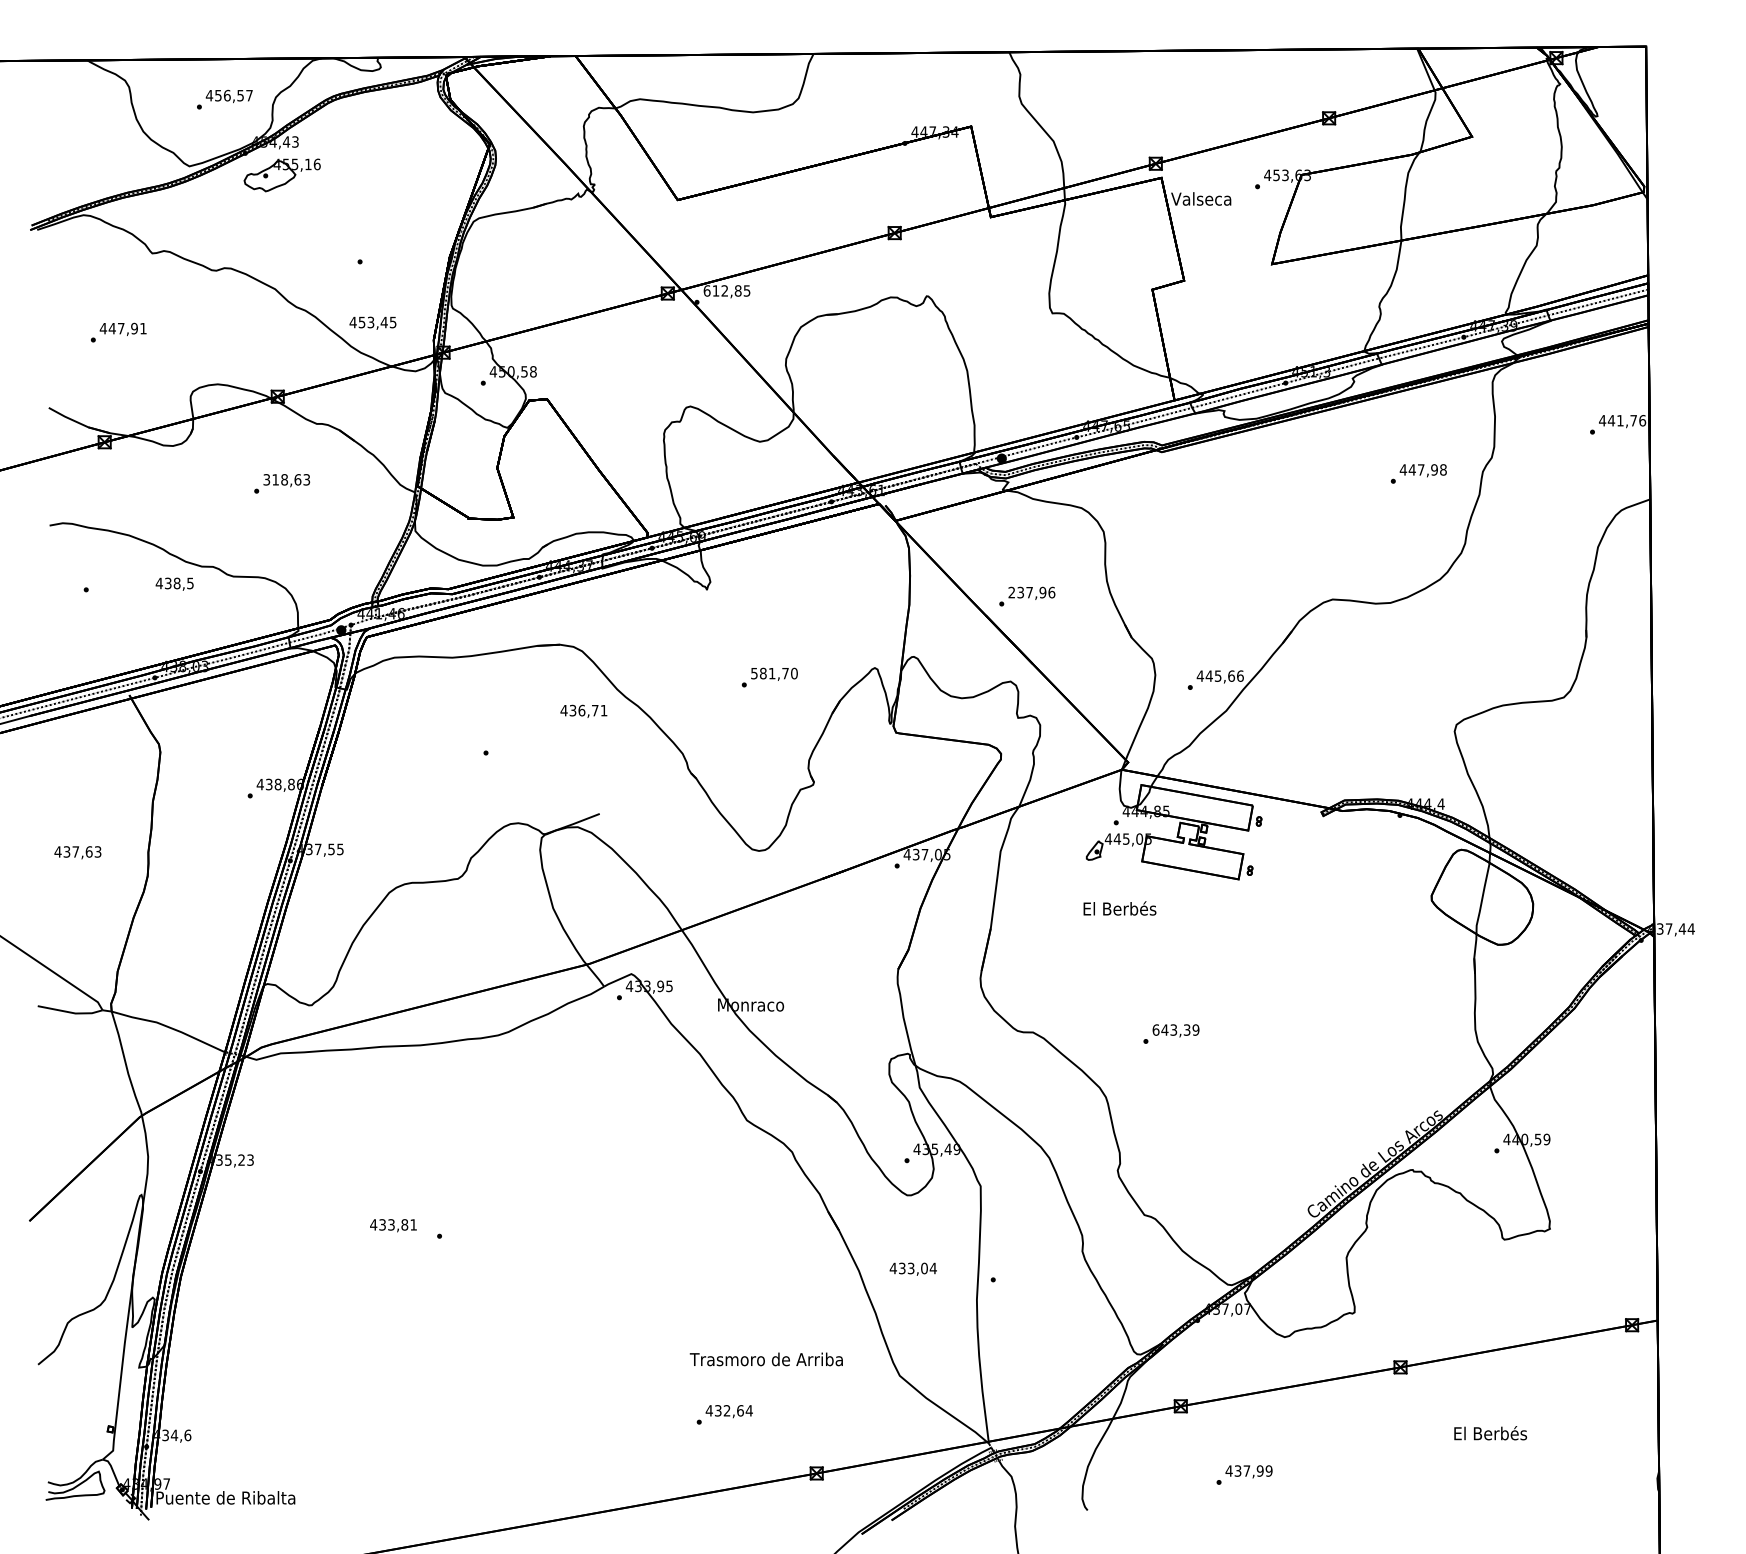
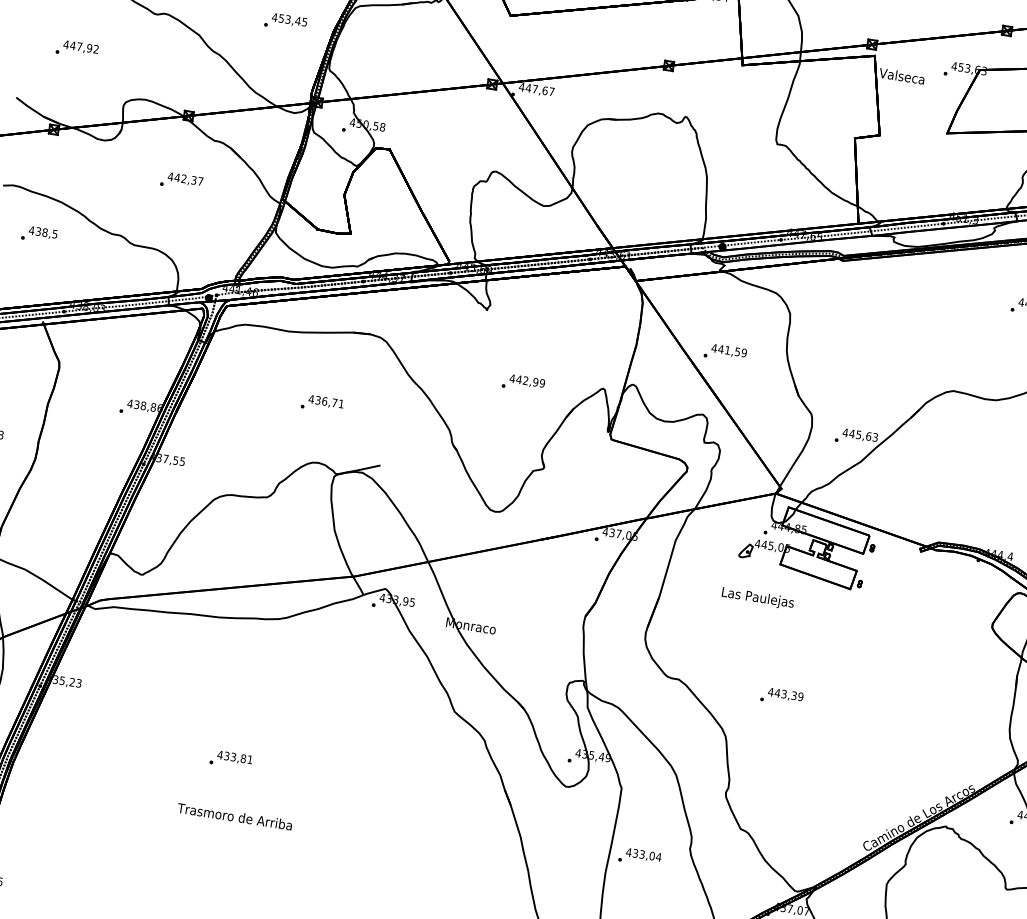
text: (726, 290) -> (536, 89), 612,85 -> 447,67
text: (372, 322) -> (289, 19), moved
text: (143, 328) -> (96, 49), 447,91 -> 447,92
text: (286, 479) -> (185, 178), 318,63 -> 442,37
text: (174, 583) -> (43, 232), moved
text: (1031, 592) -> (729, 350), 237,96 -> 441,59
text: (773, 673) -> (526, 380), 581,70 -> 442,99
text: (1240, 675) -> (875, 437), 445,66 -> 445,63
text: (583, 710) -> (326, 401), moved
text: (1119, 910) -> (757, 598), El Berbés -> Las Paulejas
text: (1155, 1029) -> (770, 691), 643,39 -> 443,39
text: (393, 1225) -> (234, 757), moved
text: (912, 1268) -> (643, 854), moved
text: (765, 1359) -> (234, 816), moved

